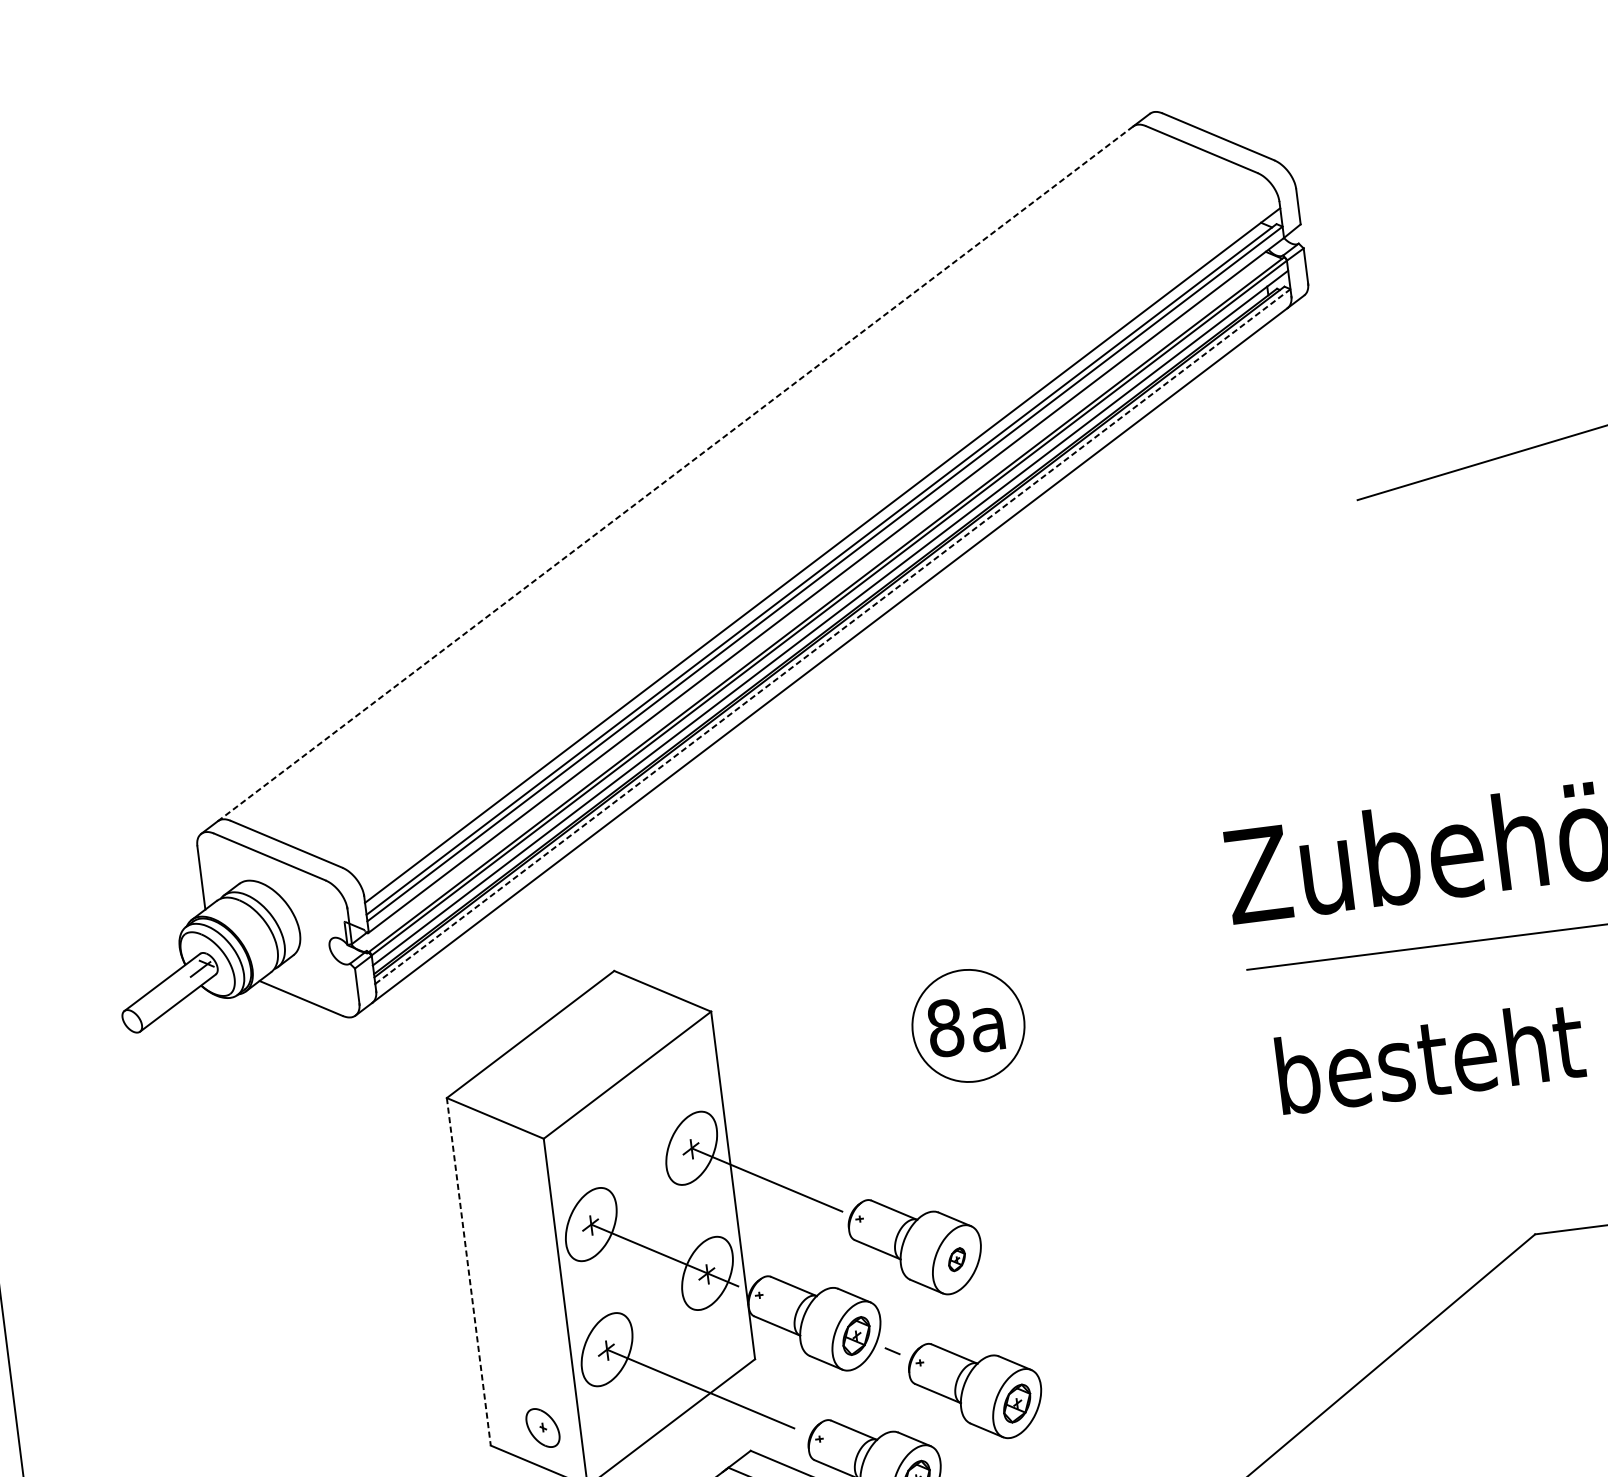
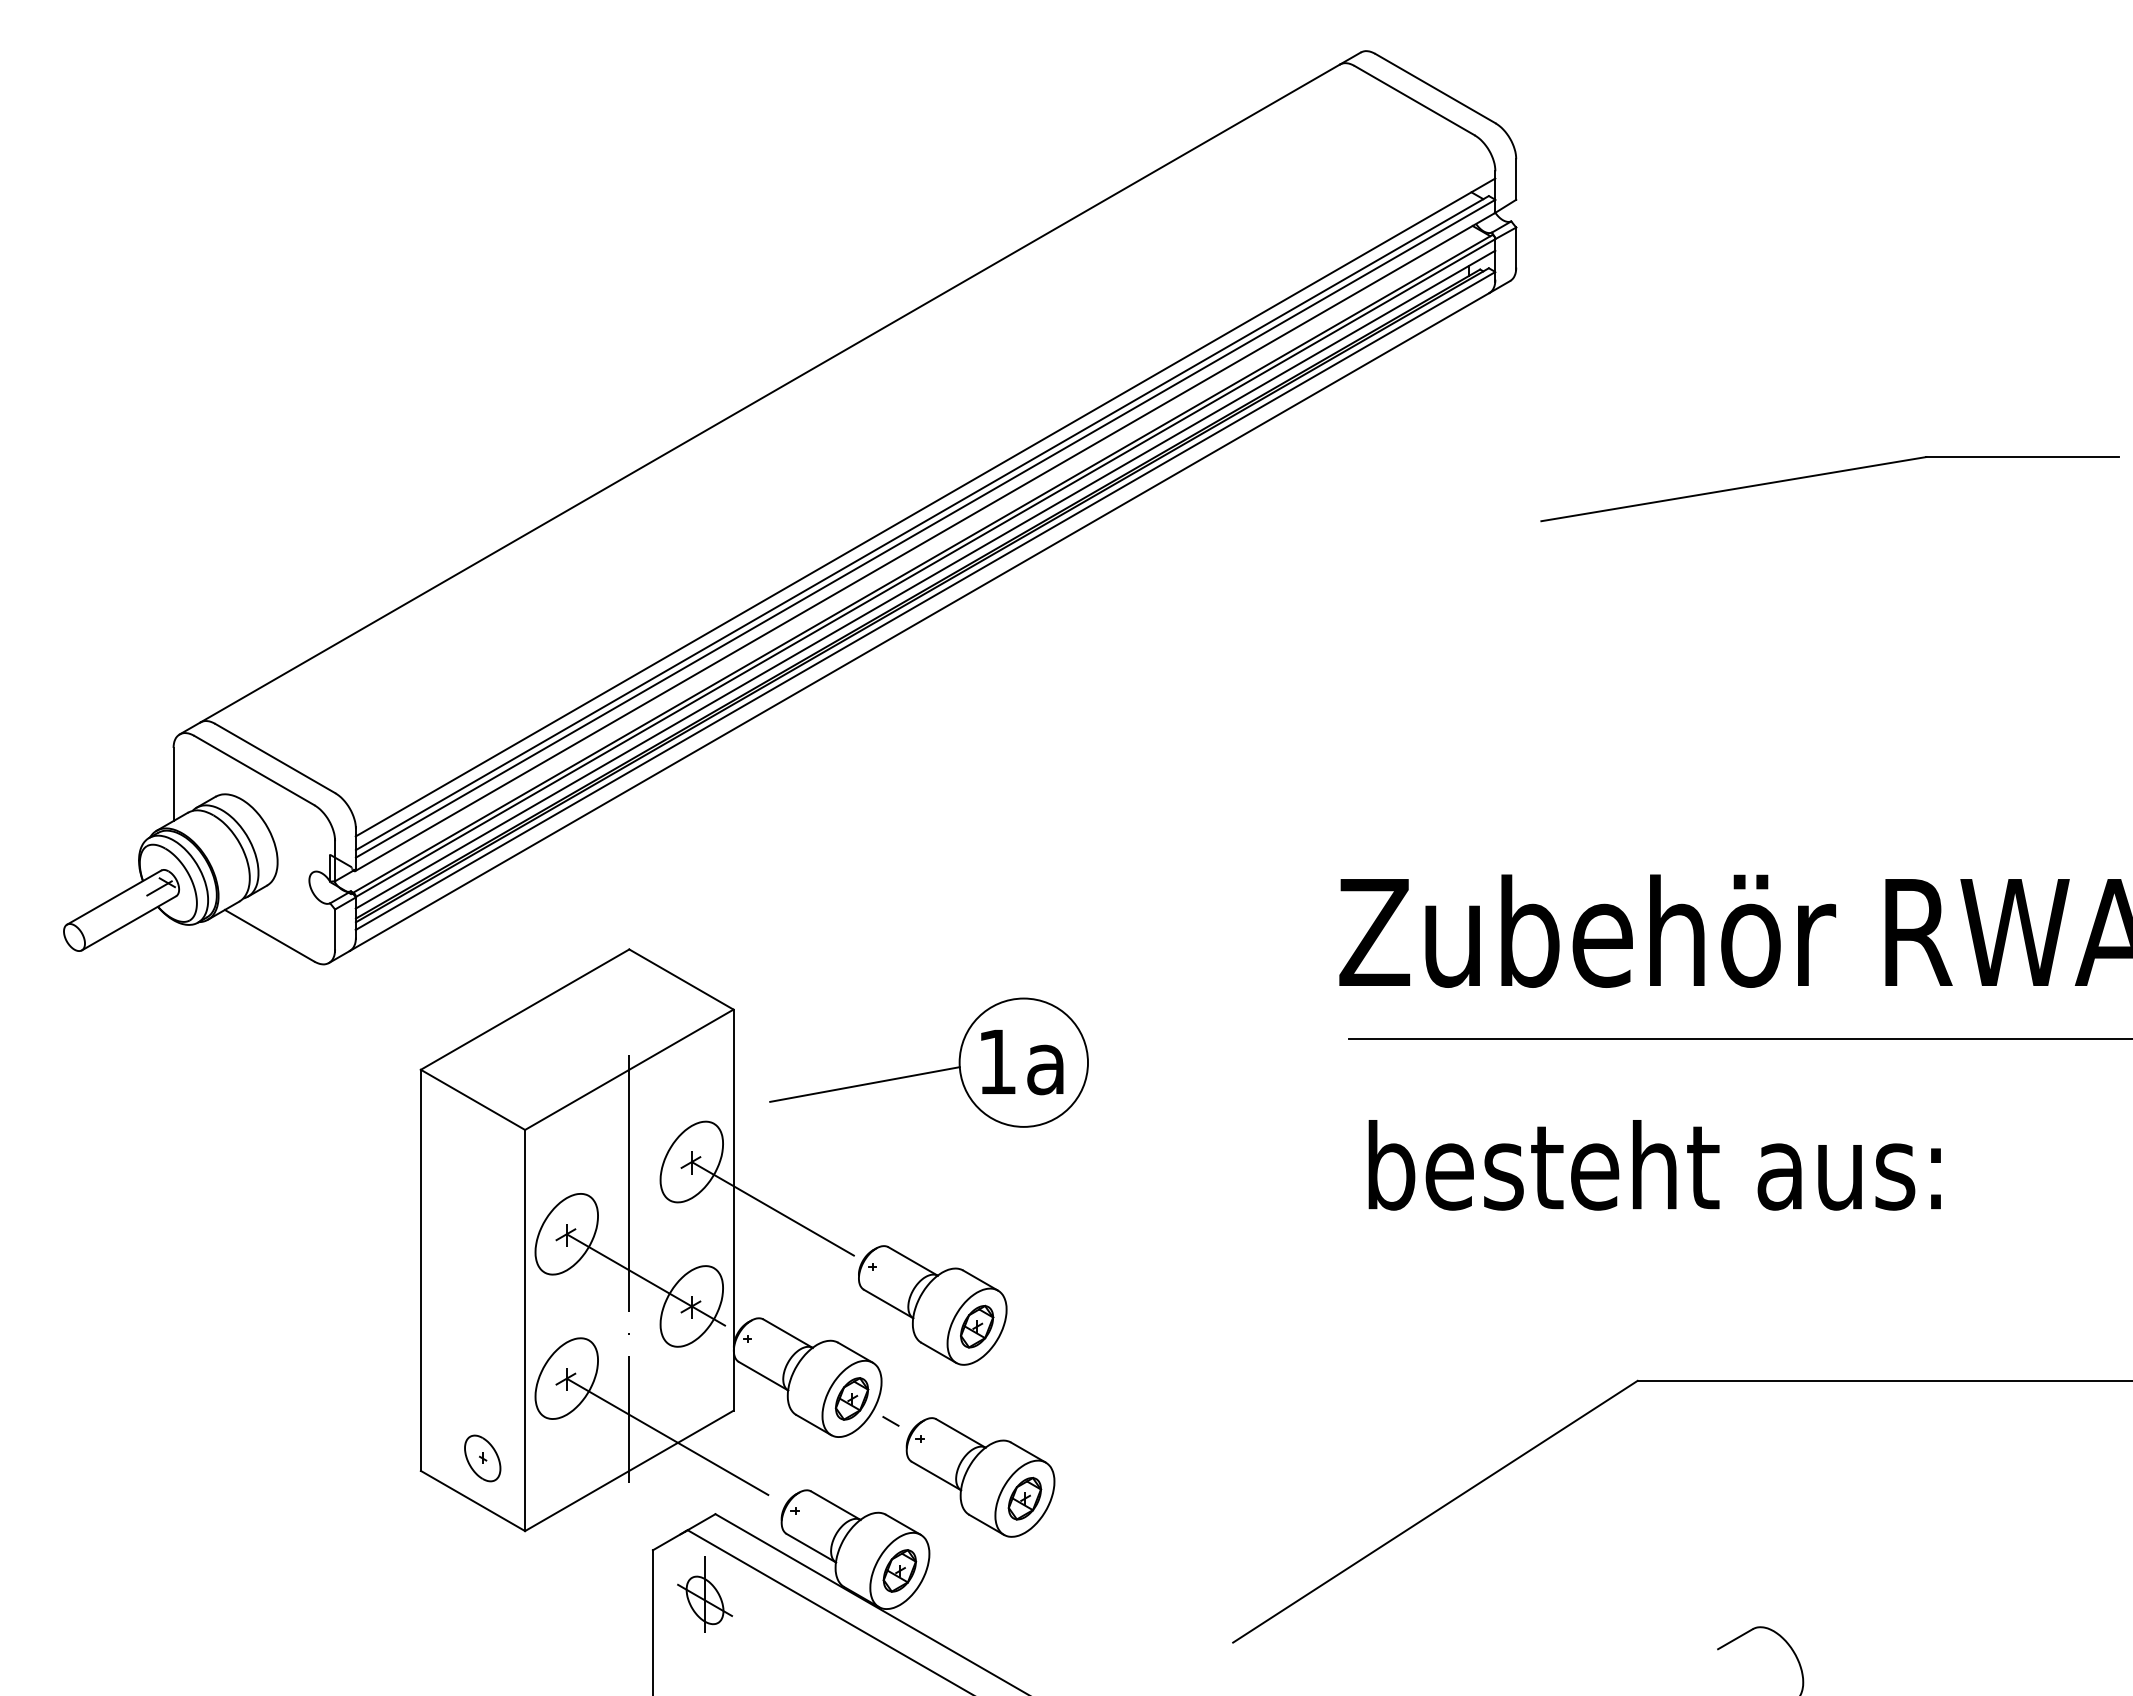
line: (675, 473) -> (770, 393), dashed -> solid
line: (832, 636) -> (925, 600), dashed -> solid
text: (945, 1027) -> (997, 1061), 8a -> 1a
line: (832, 1062) -> (864, 1084), added
line: (649, 1247) -> (629, 1268), added
part: (957, 1259) -> (977, 1326), size x1.67
line: (468, 1271) -> (420, 1270), dashed -> solid

